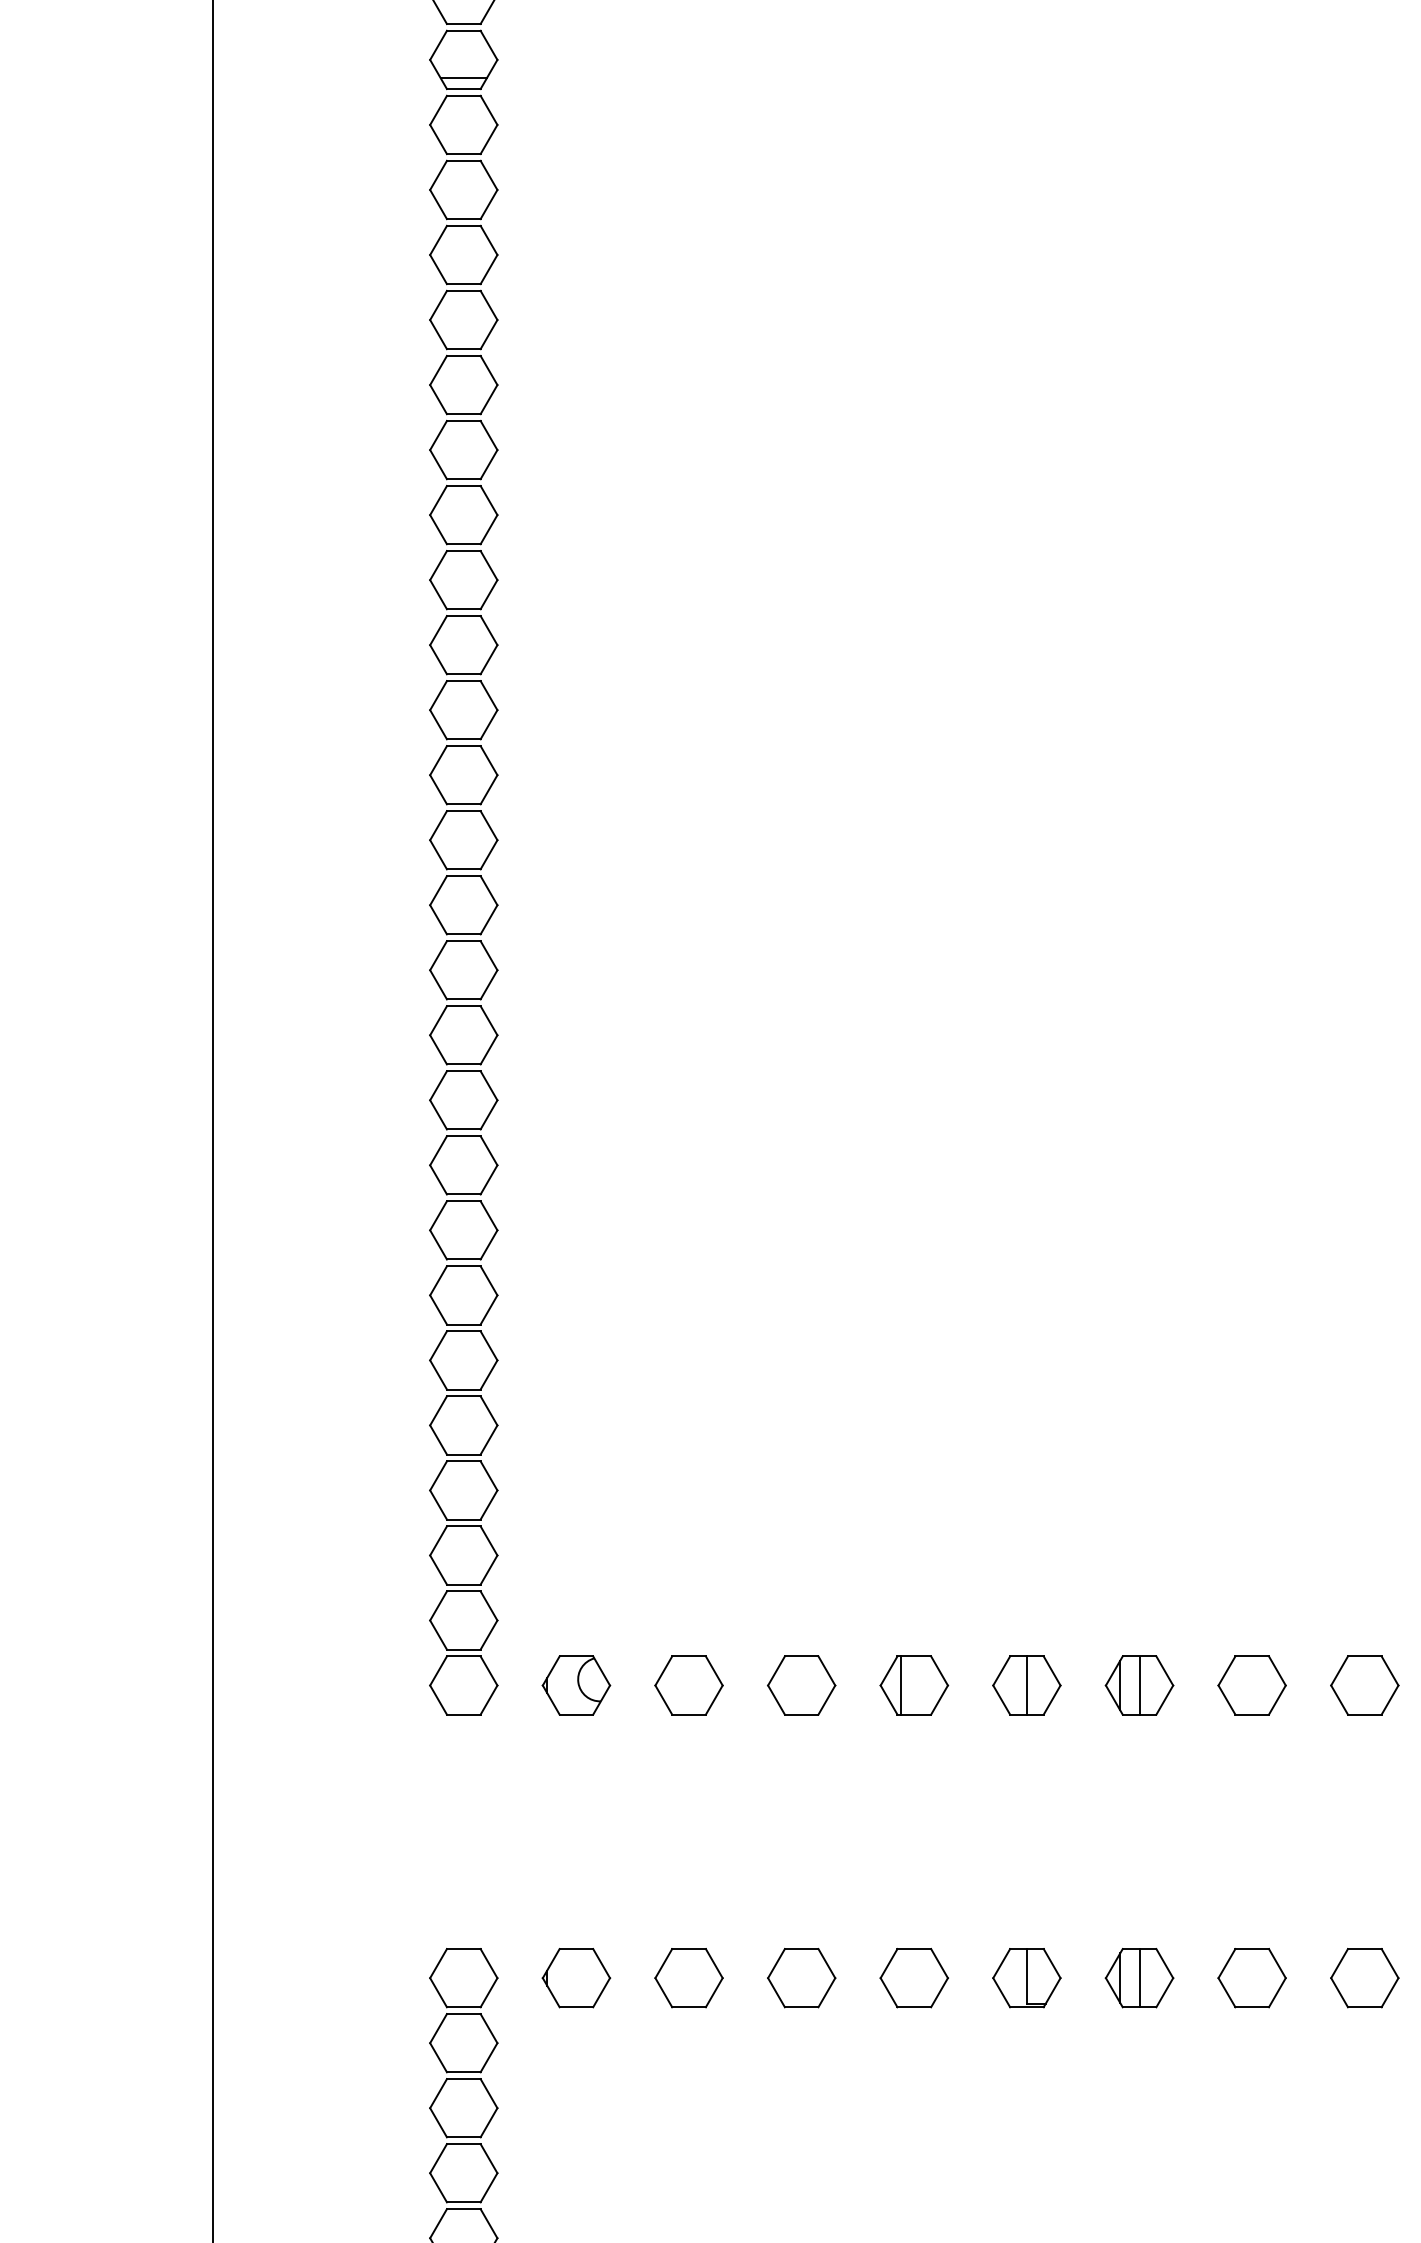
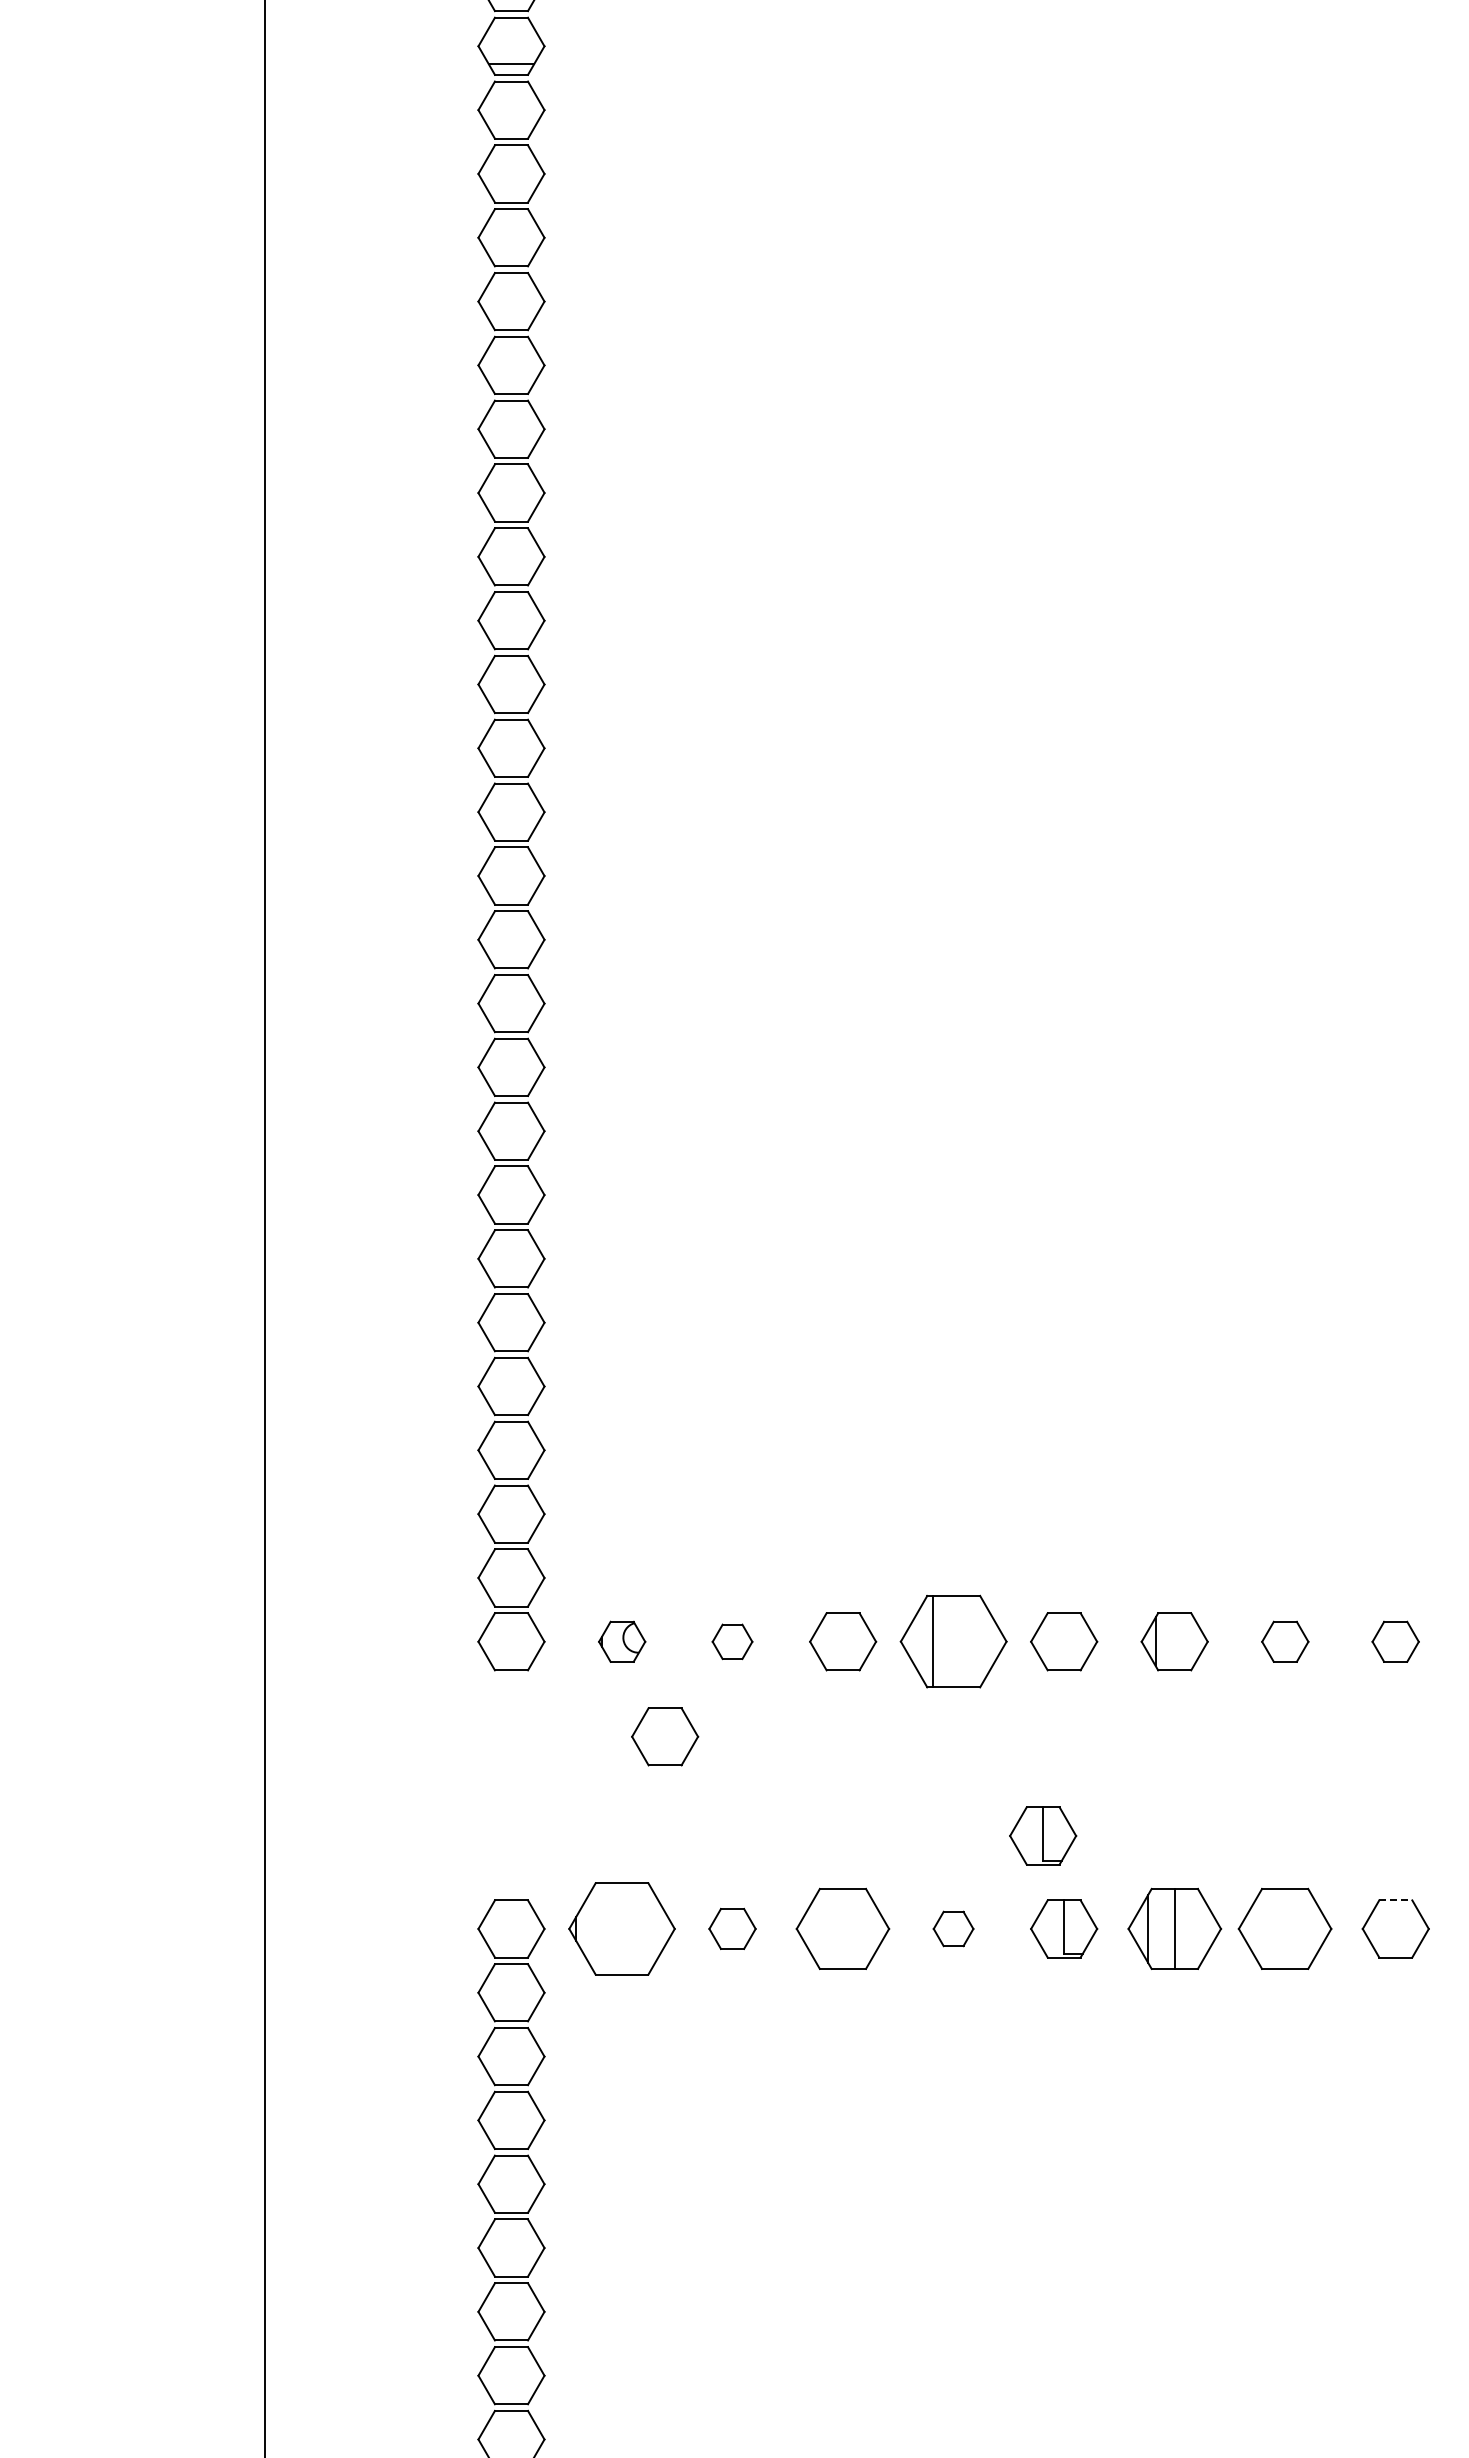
part: (576, 1685) -> (622, 1641), size x0.7
part: (688, 1685) -> (732, 1641), size x0.6
part: (914, 1685) -> (953, 1641), size x1.6
line: (1027, 1685) -> (1064, 1641), removed
line: (1139, 1685) -> (1174, 1641), removed
part: (1252, 1685) -> (1285, 1641), size x0.7
part: (1364, 1685) -> (1395, 1641), size x0.7
part: (620, 1782) -> (665, 1736), added
part: (1005, 1882) -> (1043, 1835), added
line: (1364, 1949) -> (1395, 1900), solid -> dashed
part: (575, 1977) -> (621, 1928), size x1.6
part: (688, 1977) -> (732, 1928), size x0.7
part: (802, 1977) -> (843, 1928), size x1.4
part: (914, 1977) -> (953, 1928), size x0.6
part: (1139, 1977) -> (1174, 1928), size x1.4
part: (1252, 1977) -> (1285, 1928), size x1.4

